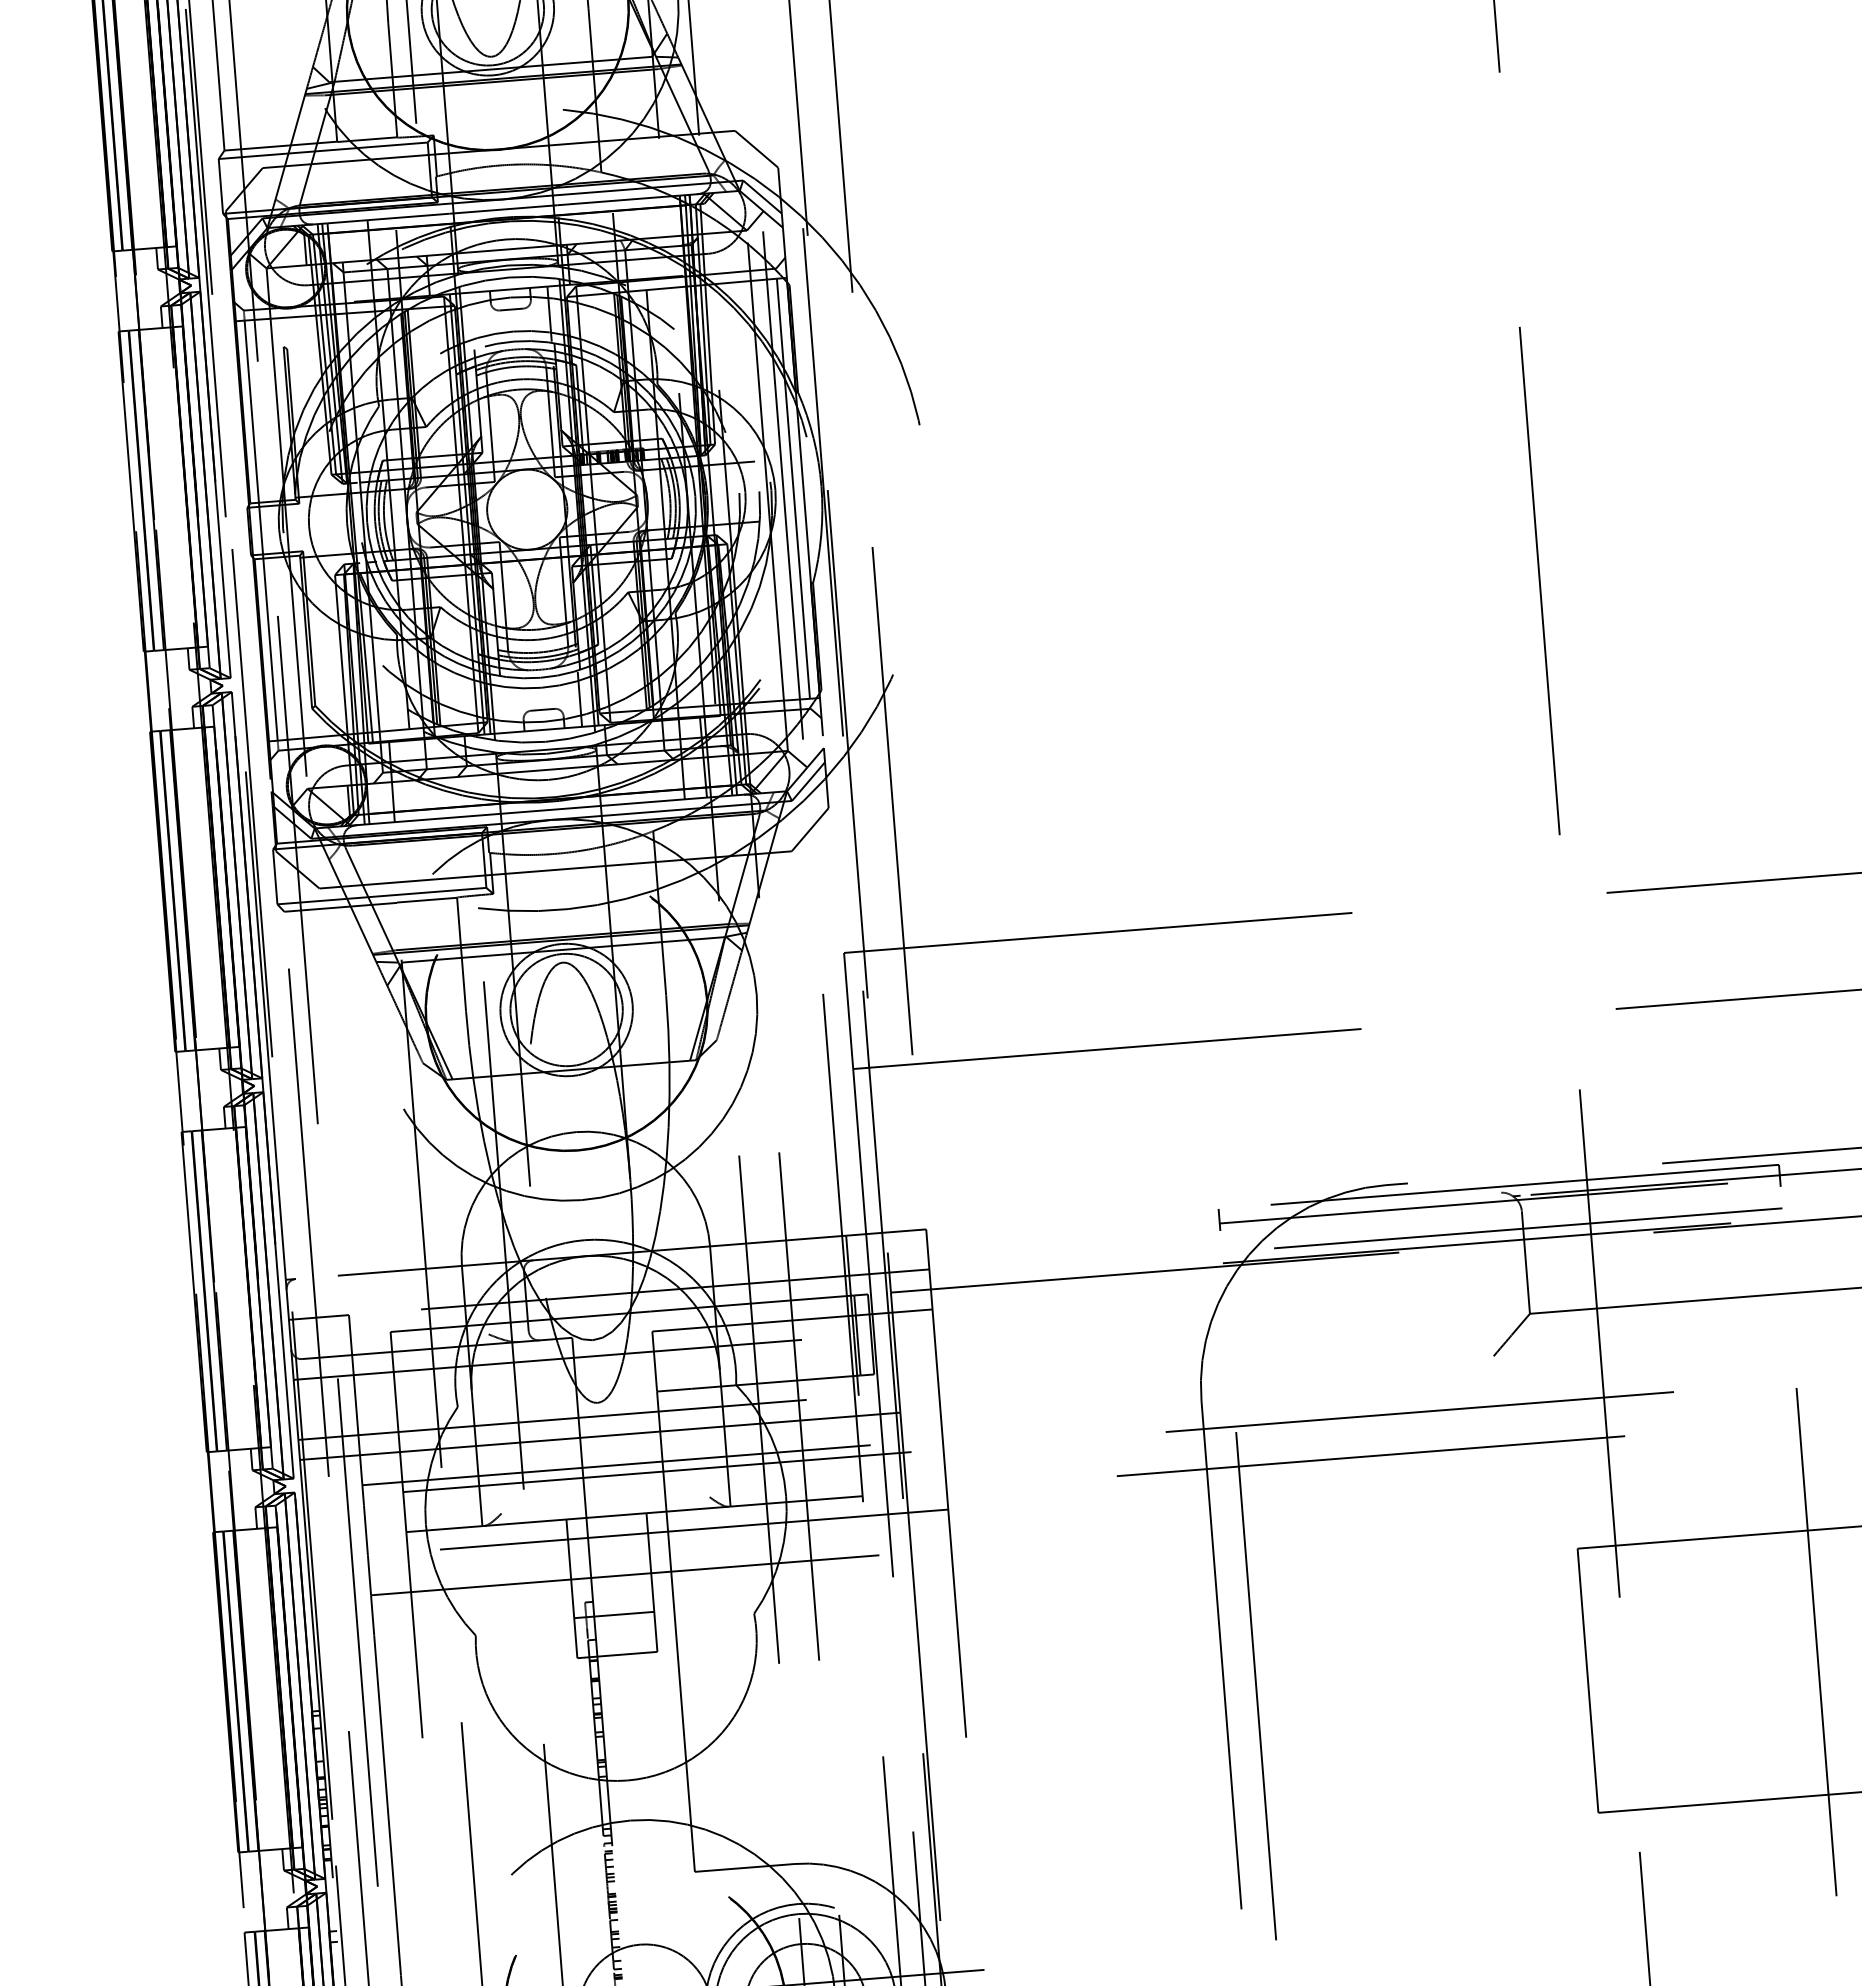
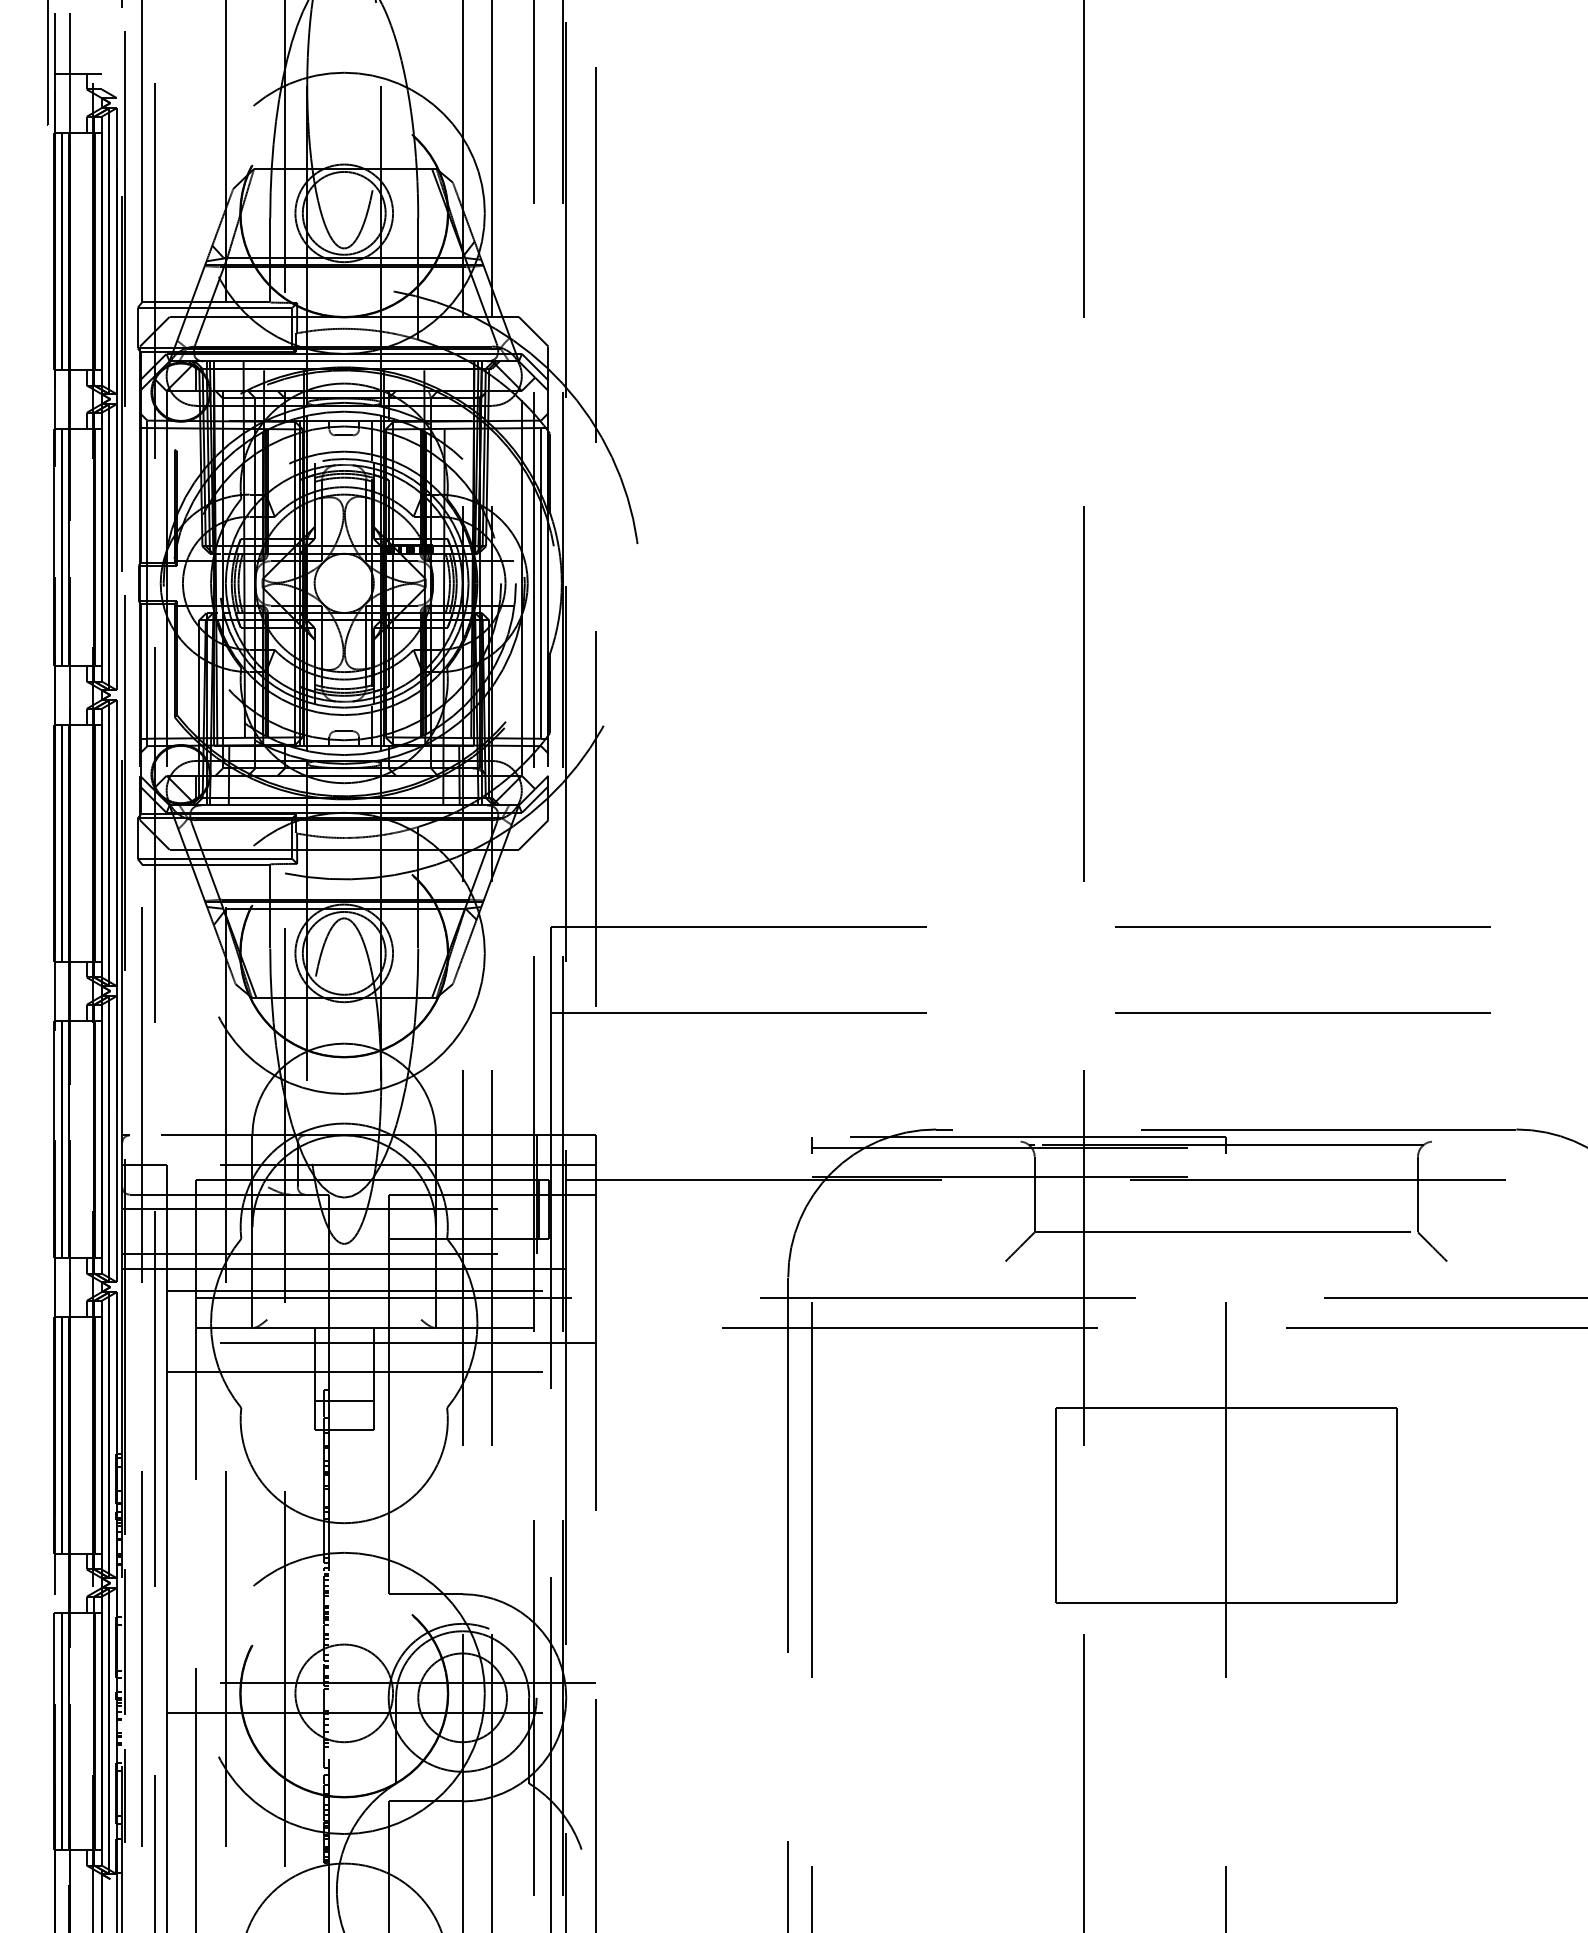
line: (1501, 1230) -> (1018, 1169), removed

